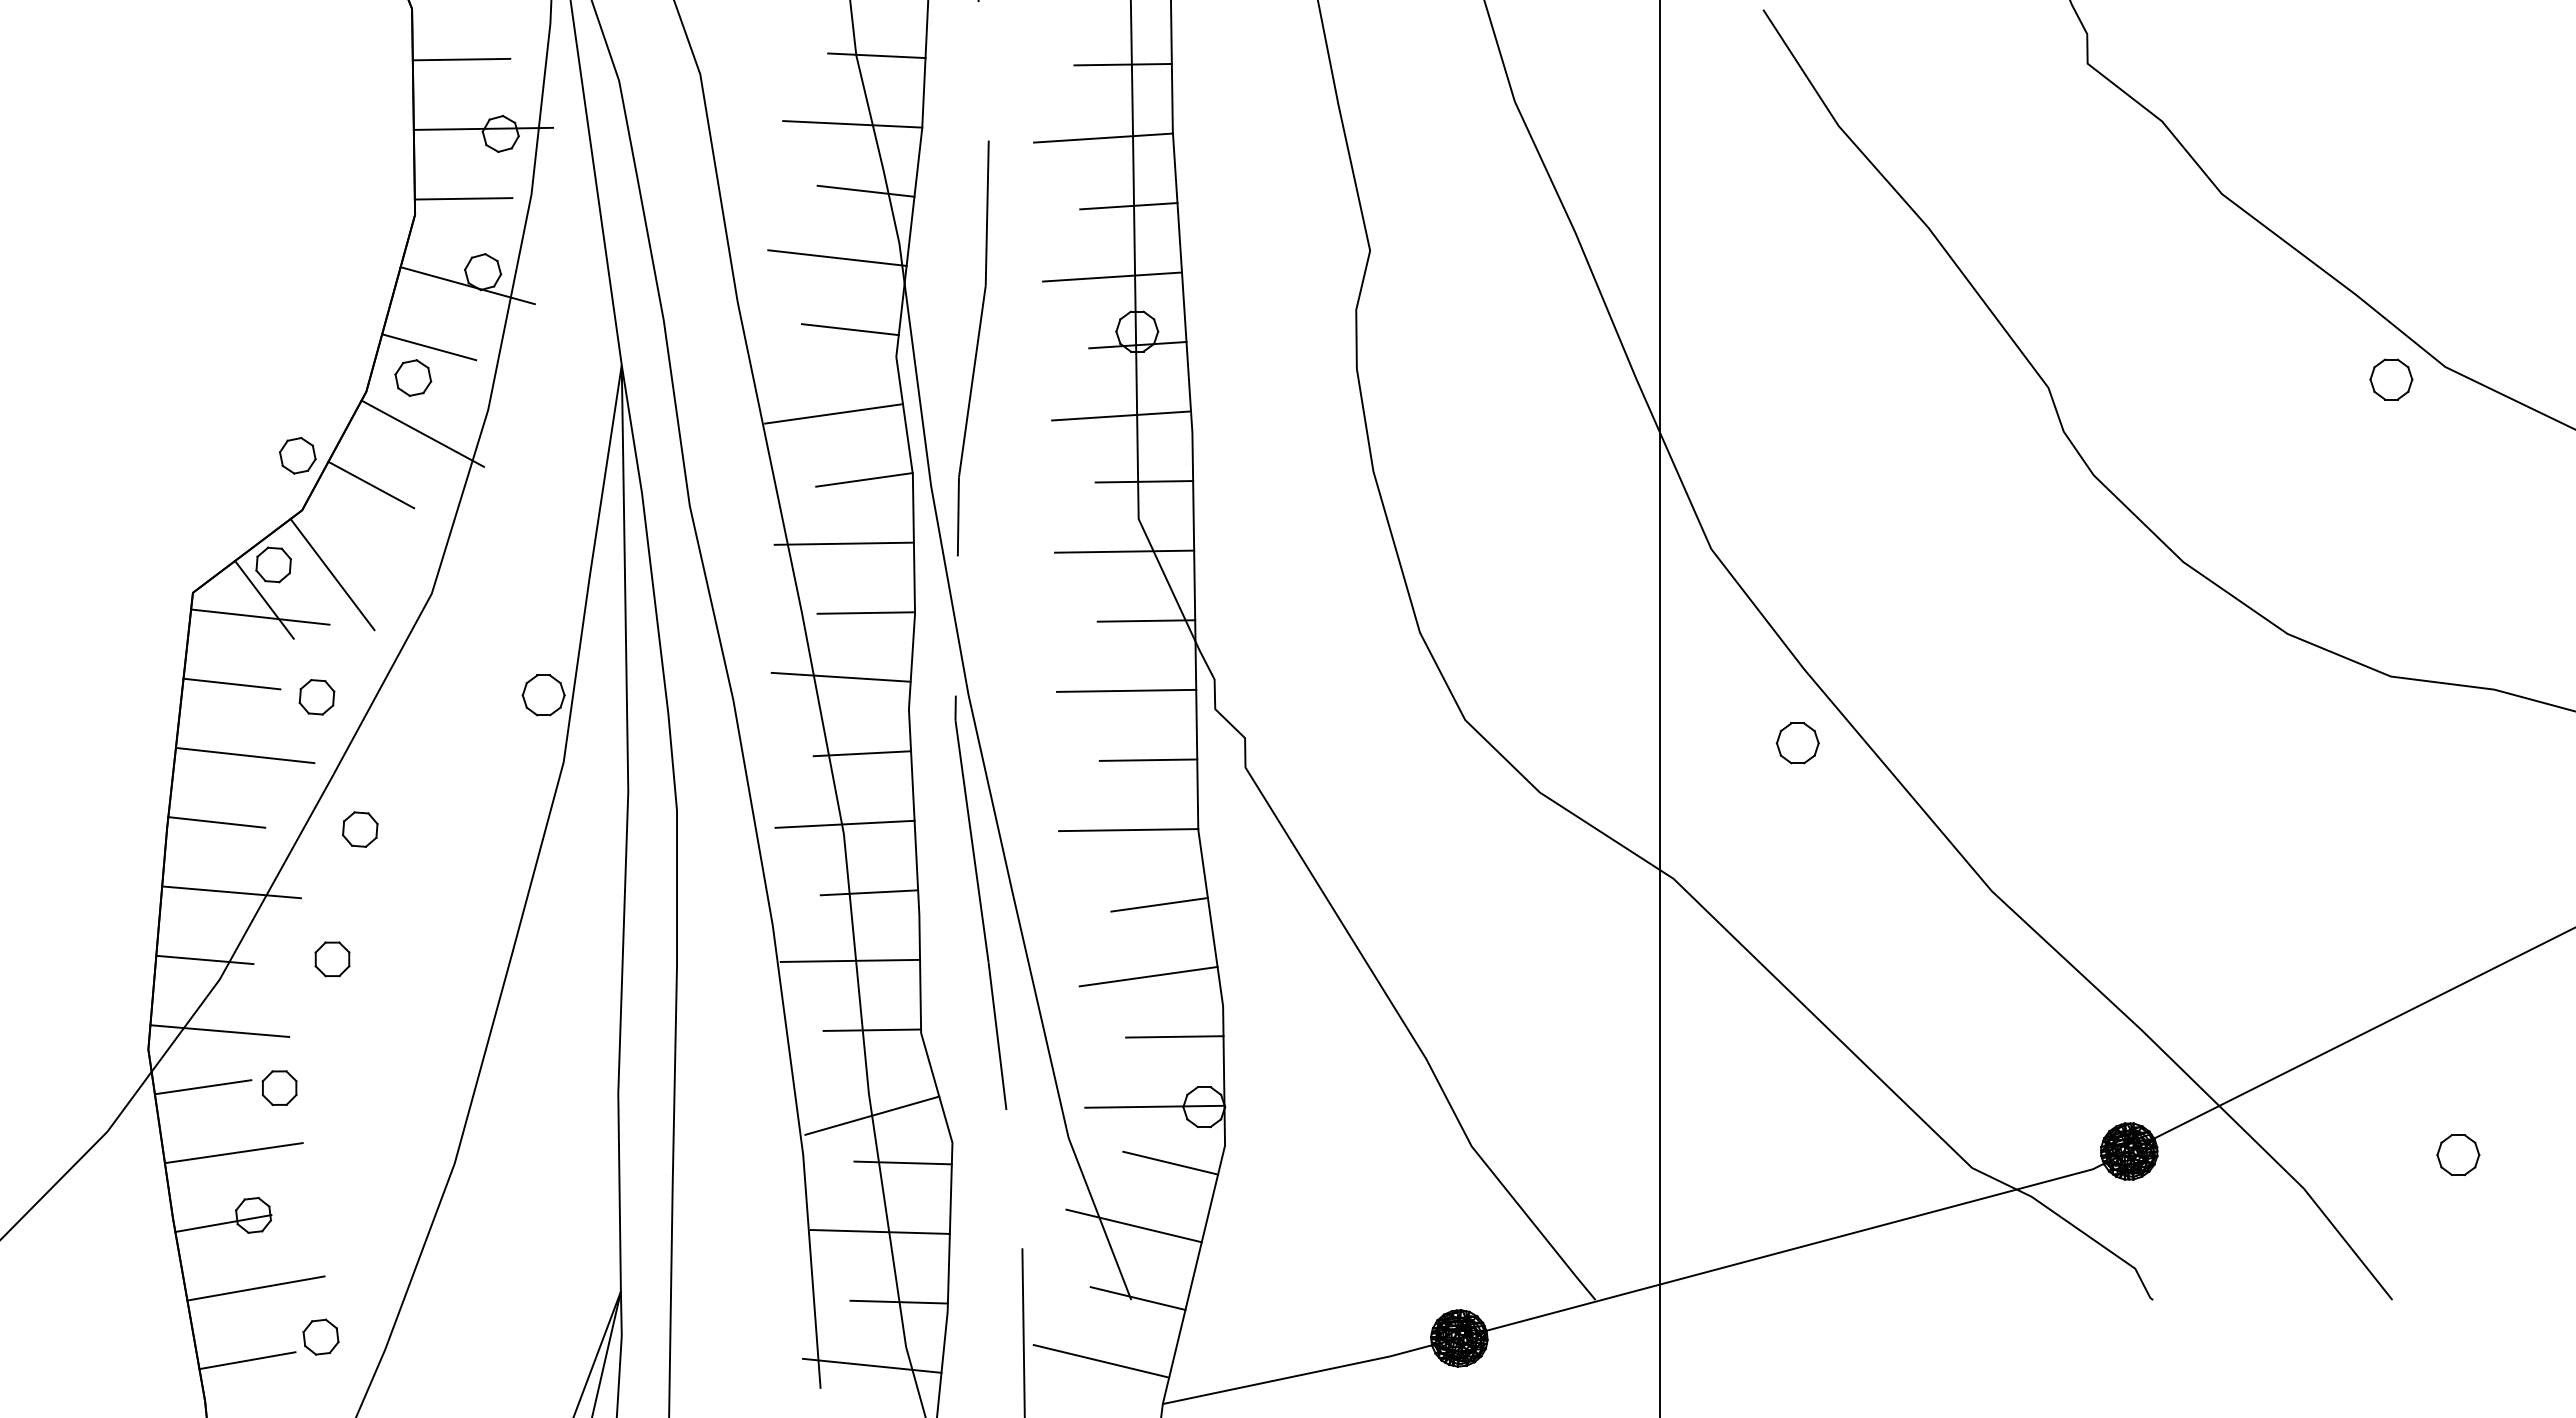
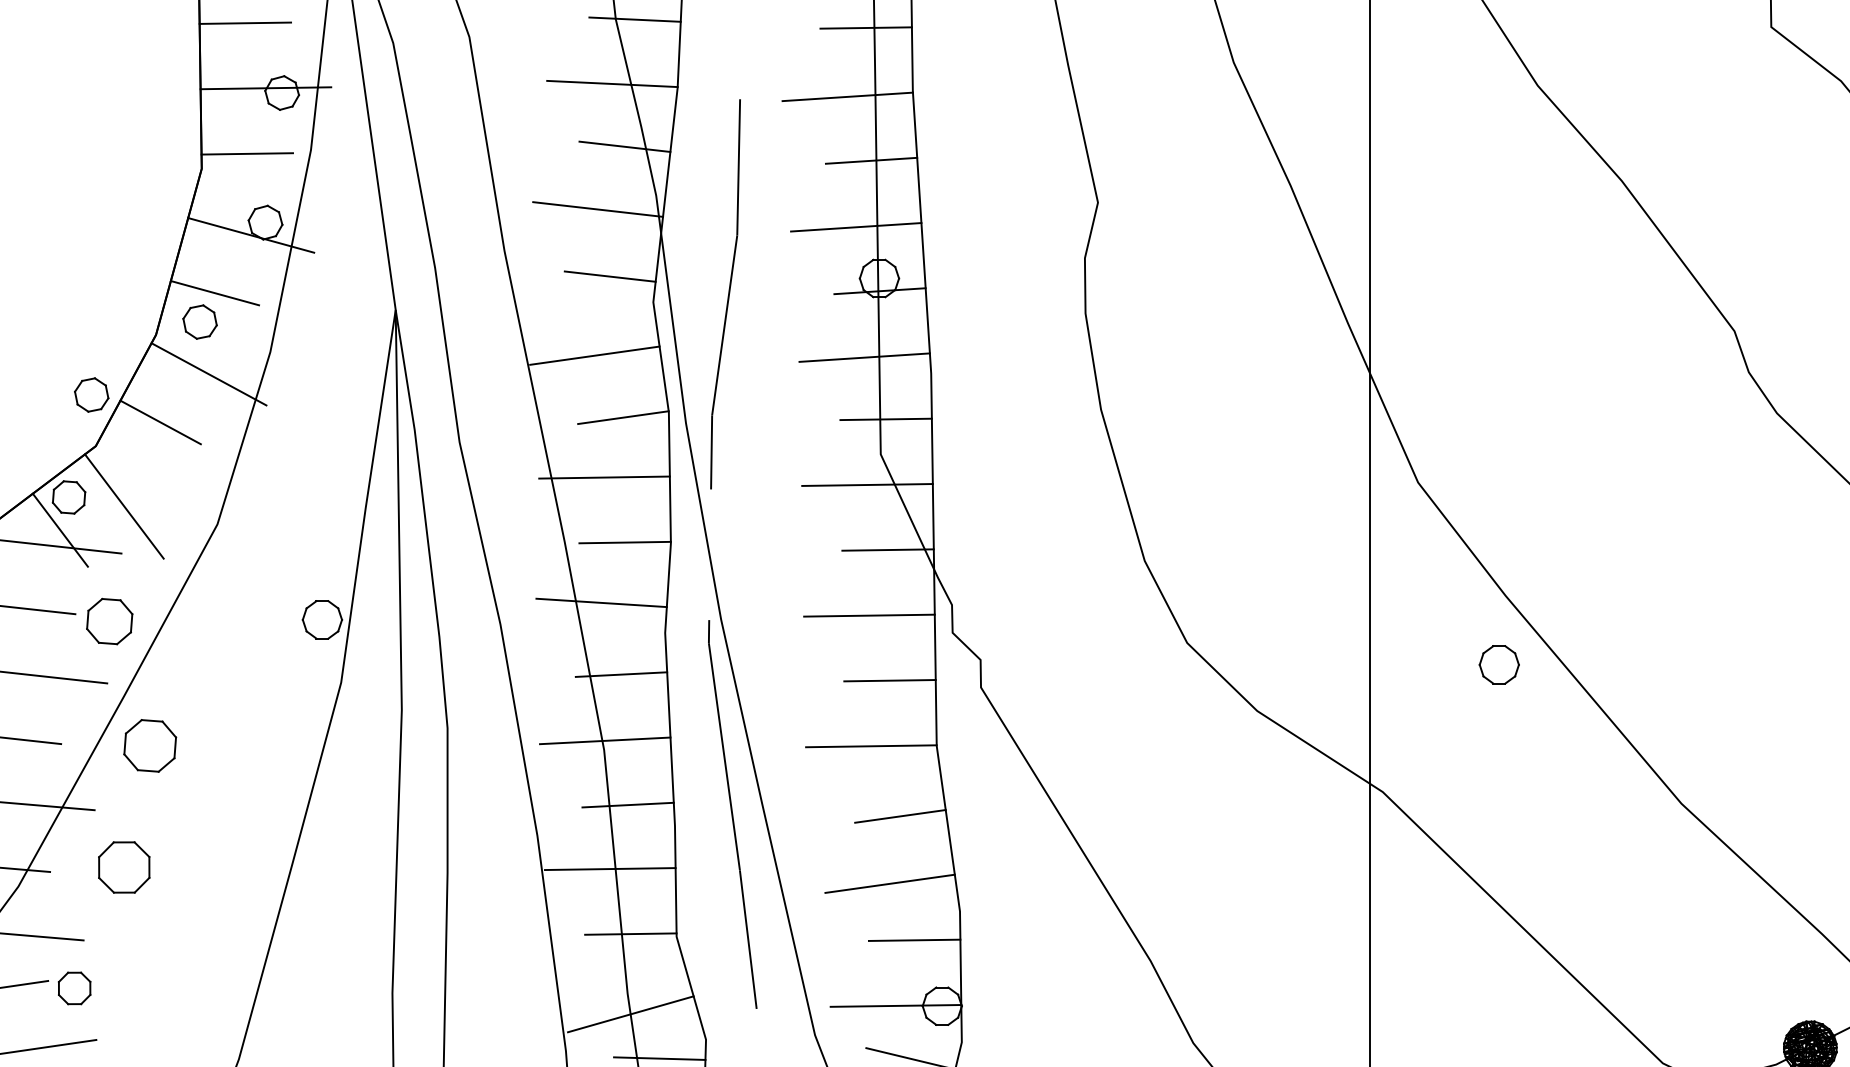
part: (316, 697) -> (109, 621), size x1.4
part: (360, 829) -> (150, 745), size x1.6
part: (332, 959) -> (124, 867), size x1.6

